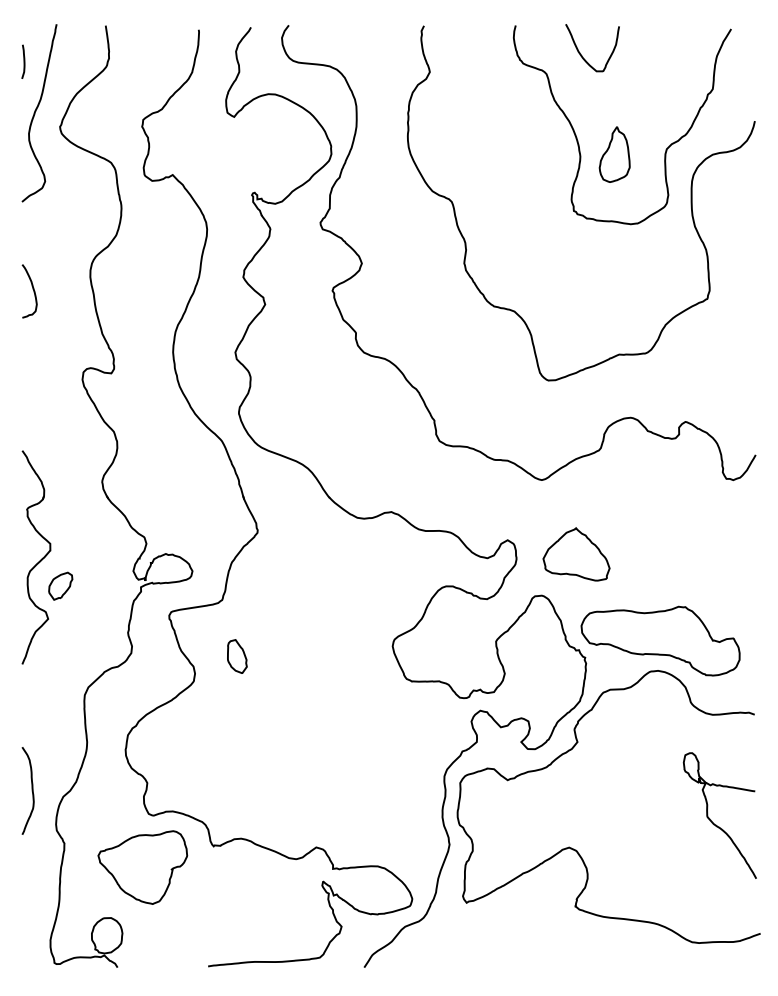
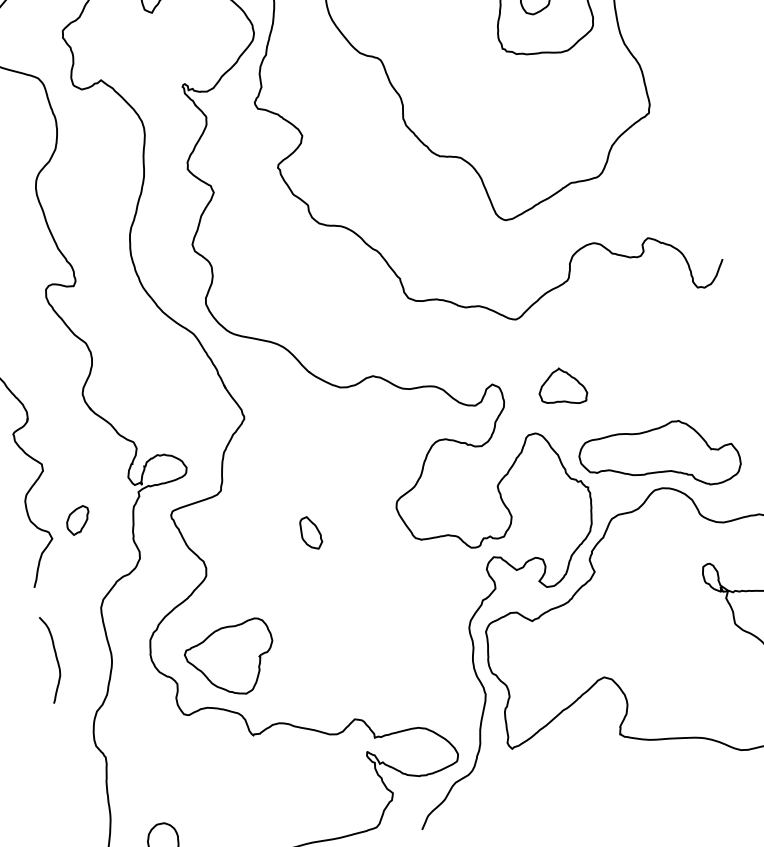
part: (575, 553) -> (561, 386), size x0.71
part: (60, 585) -> (77, 519), moved
part: (237, 656) -> (311, 533), moved
curve: (31, 790) -> (55, 658), moved
part: (142, 867) -> (230, 659), moved

